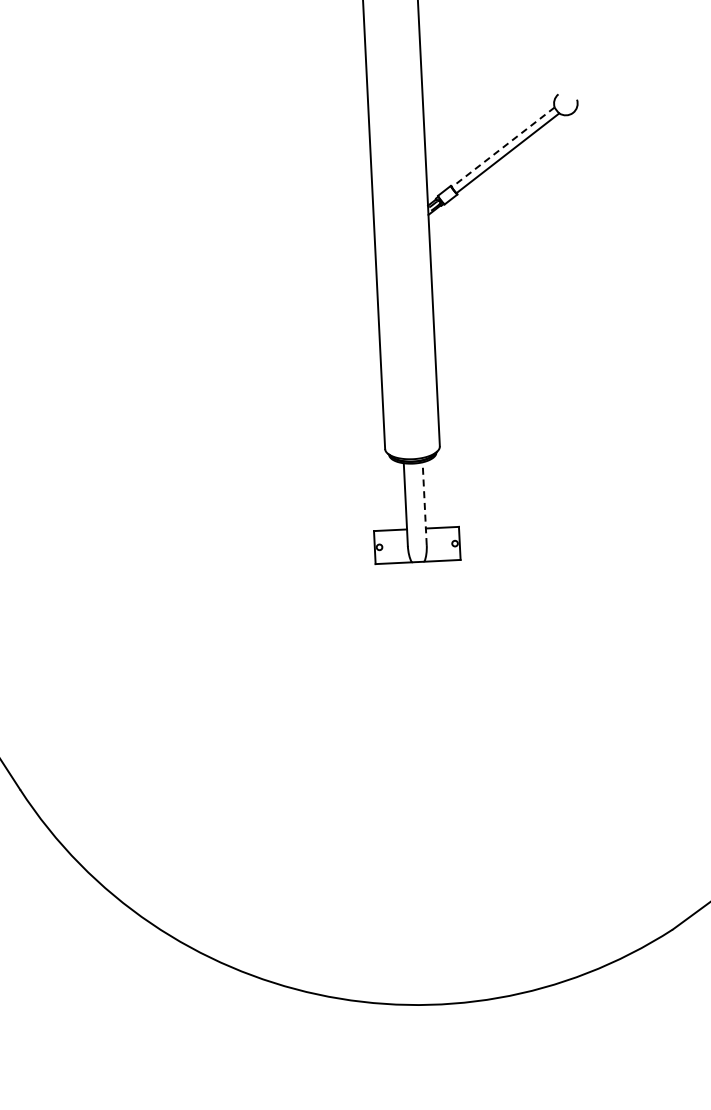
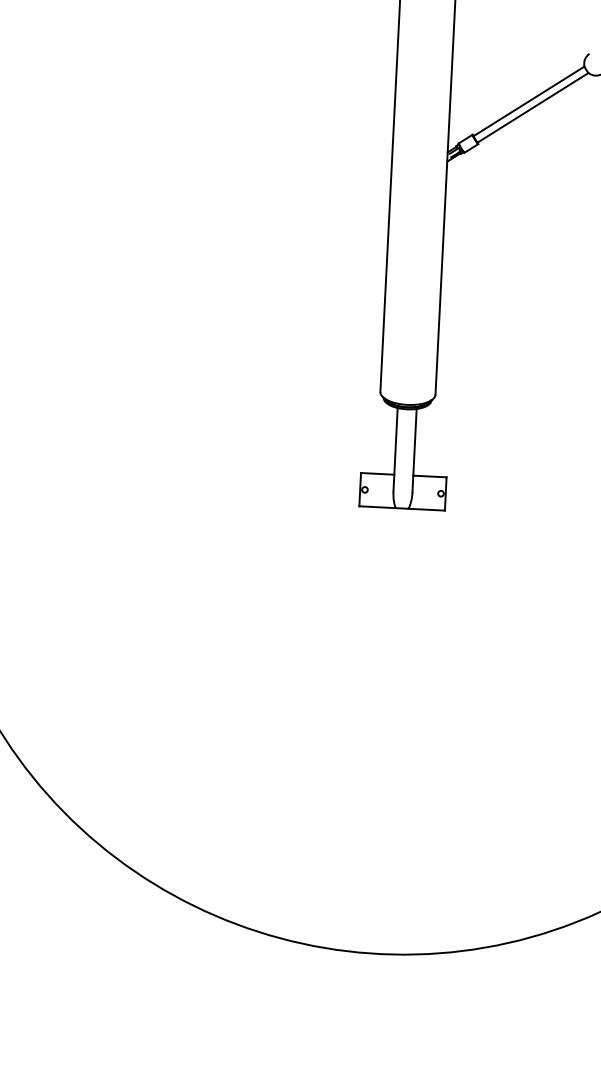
line: (502, 147) -> (528, 101), dashed -> solid
line: (424, 503) -> (414, 450), dashed -> solid

